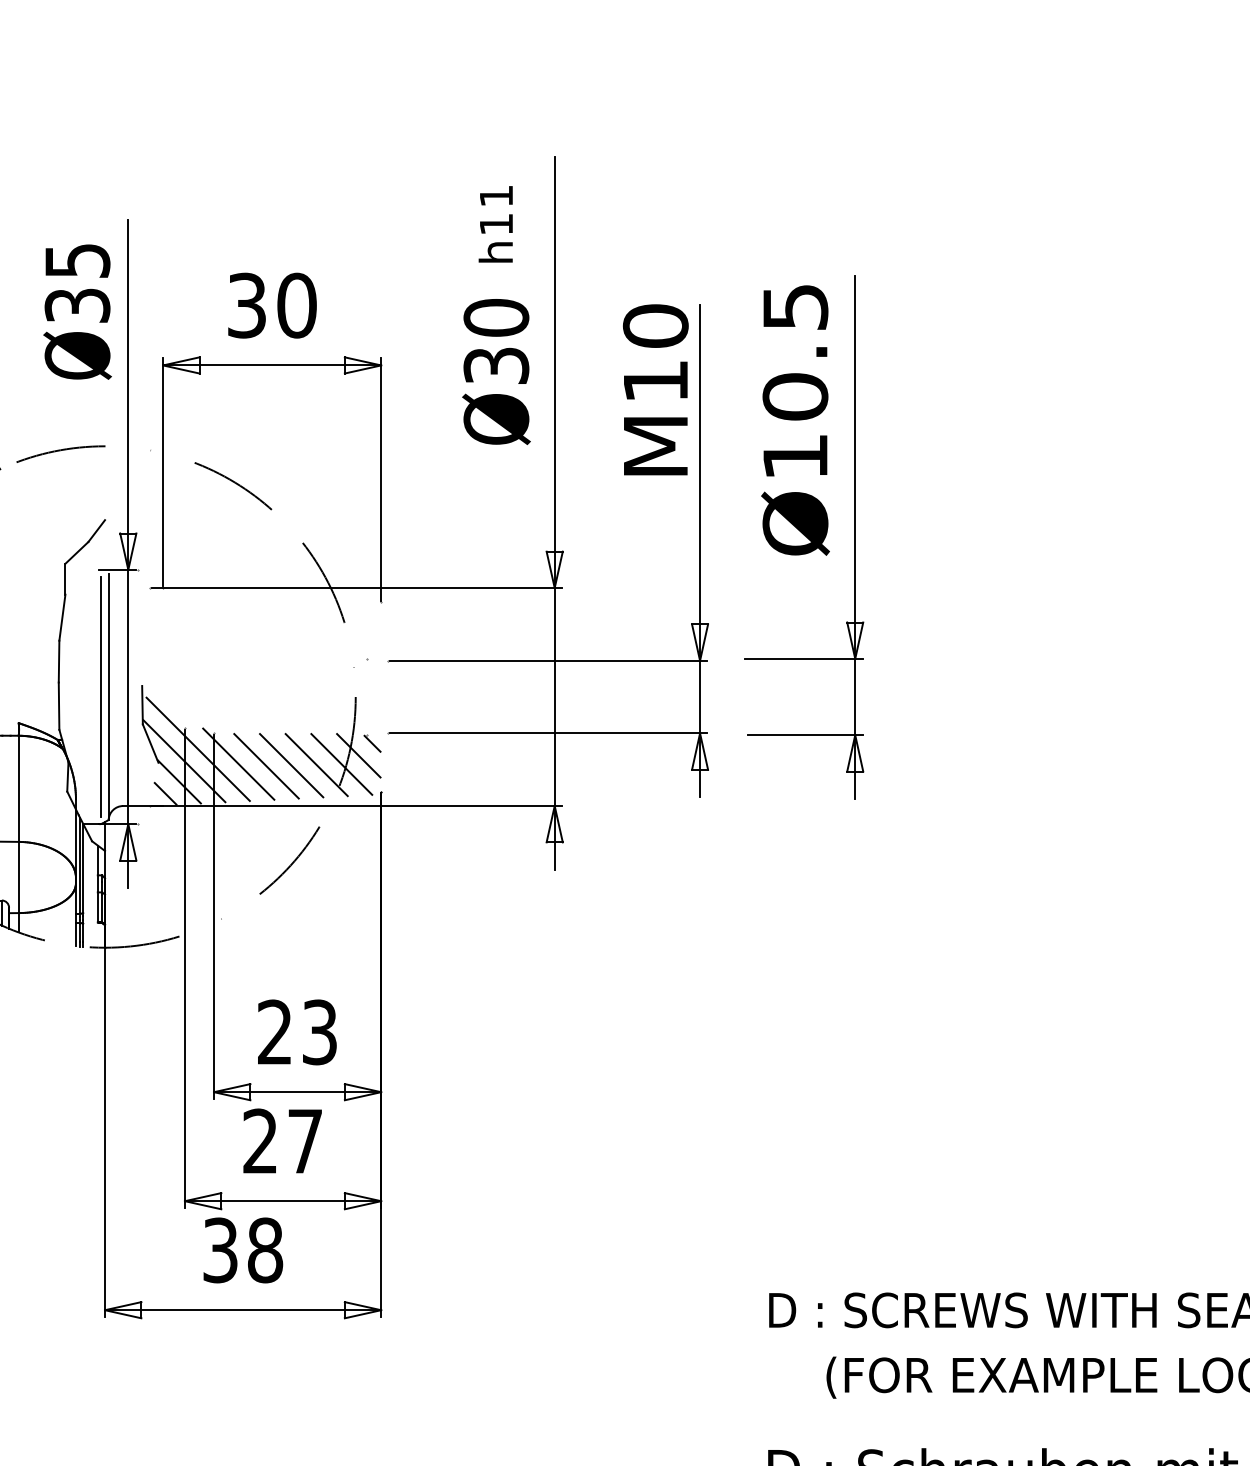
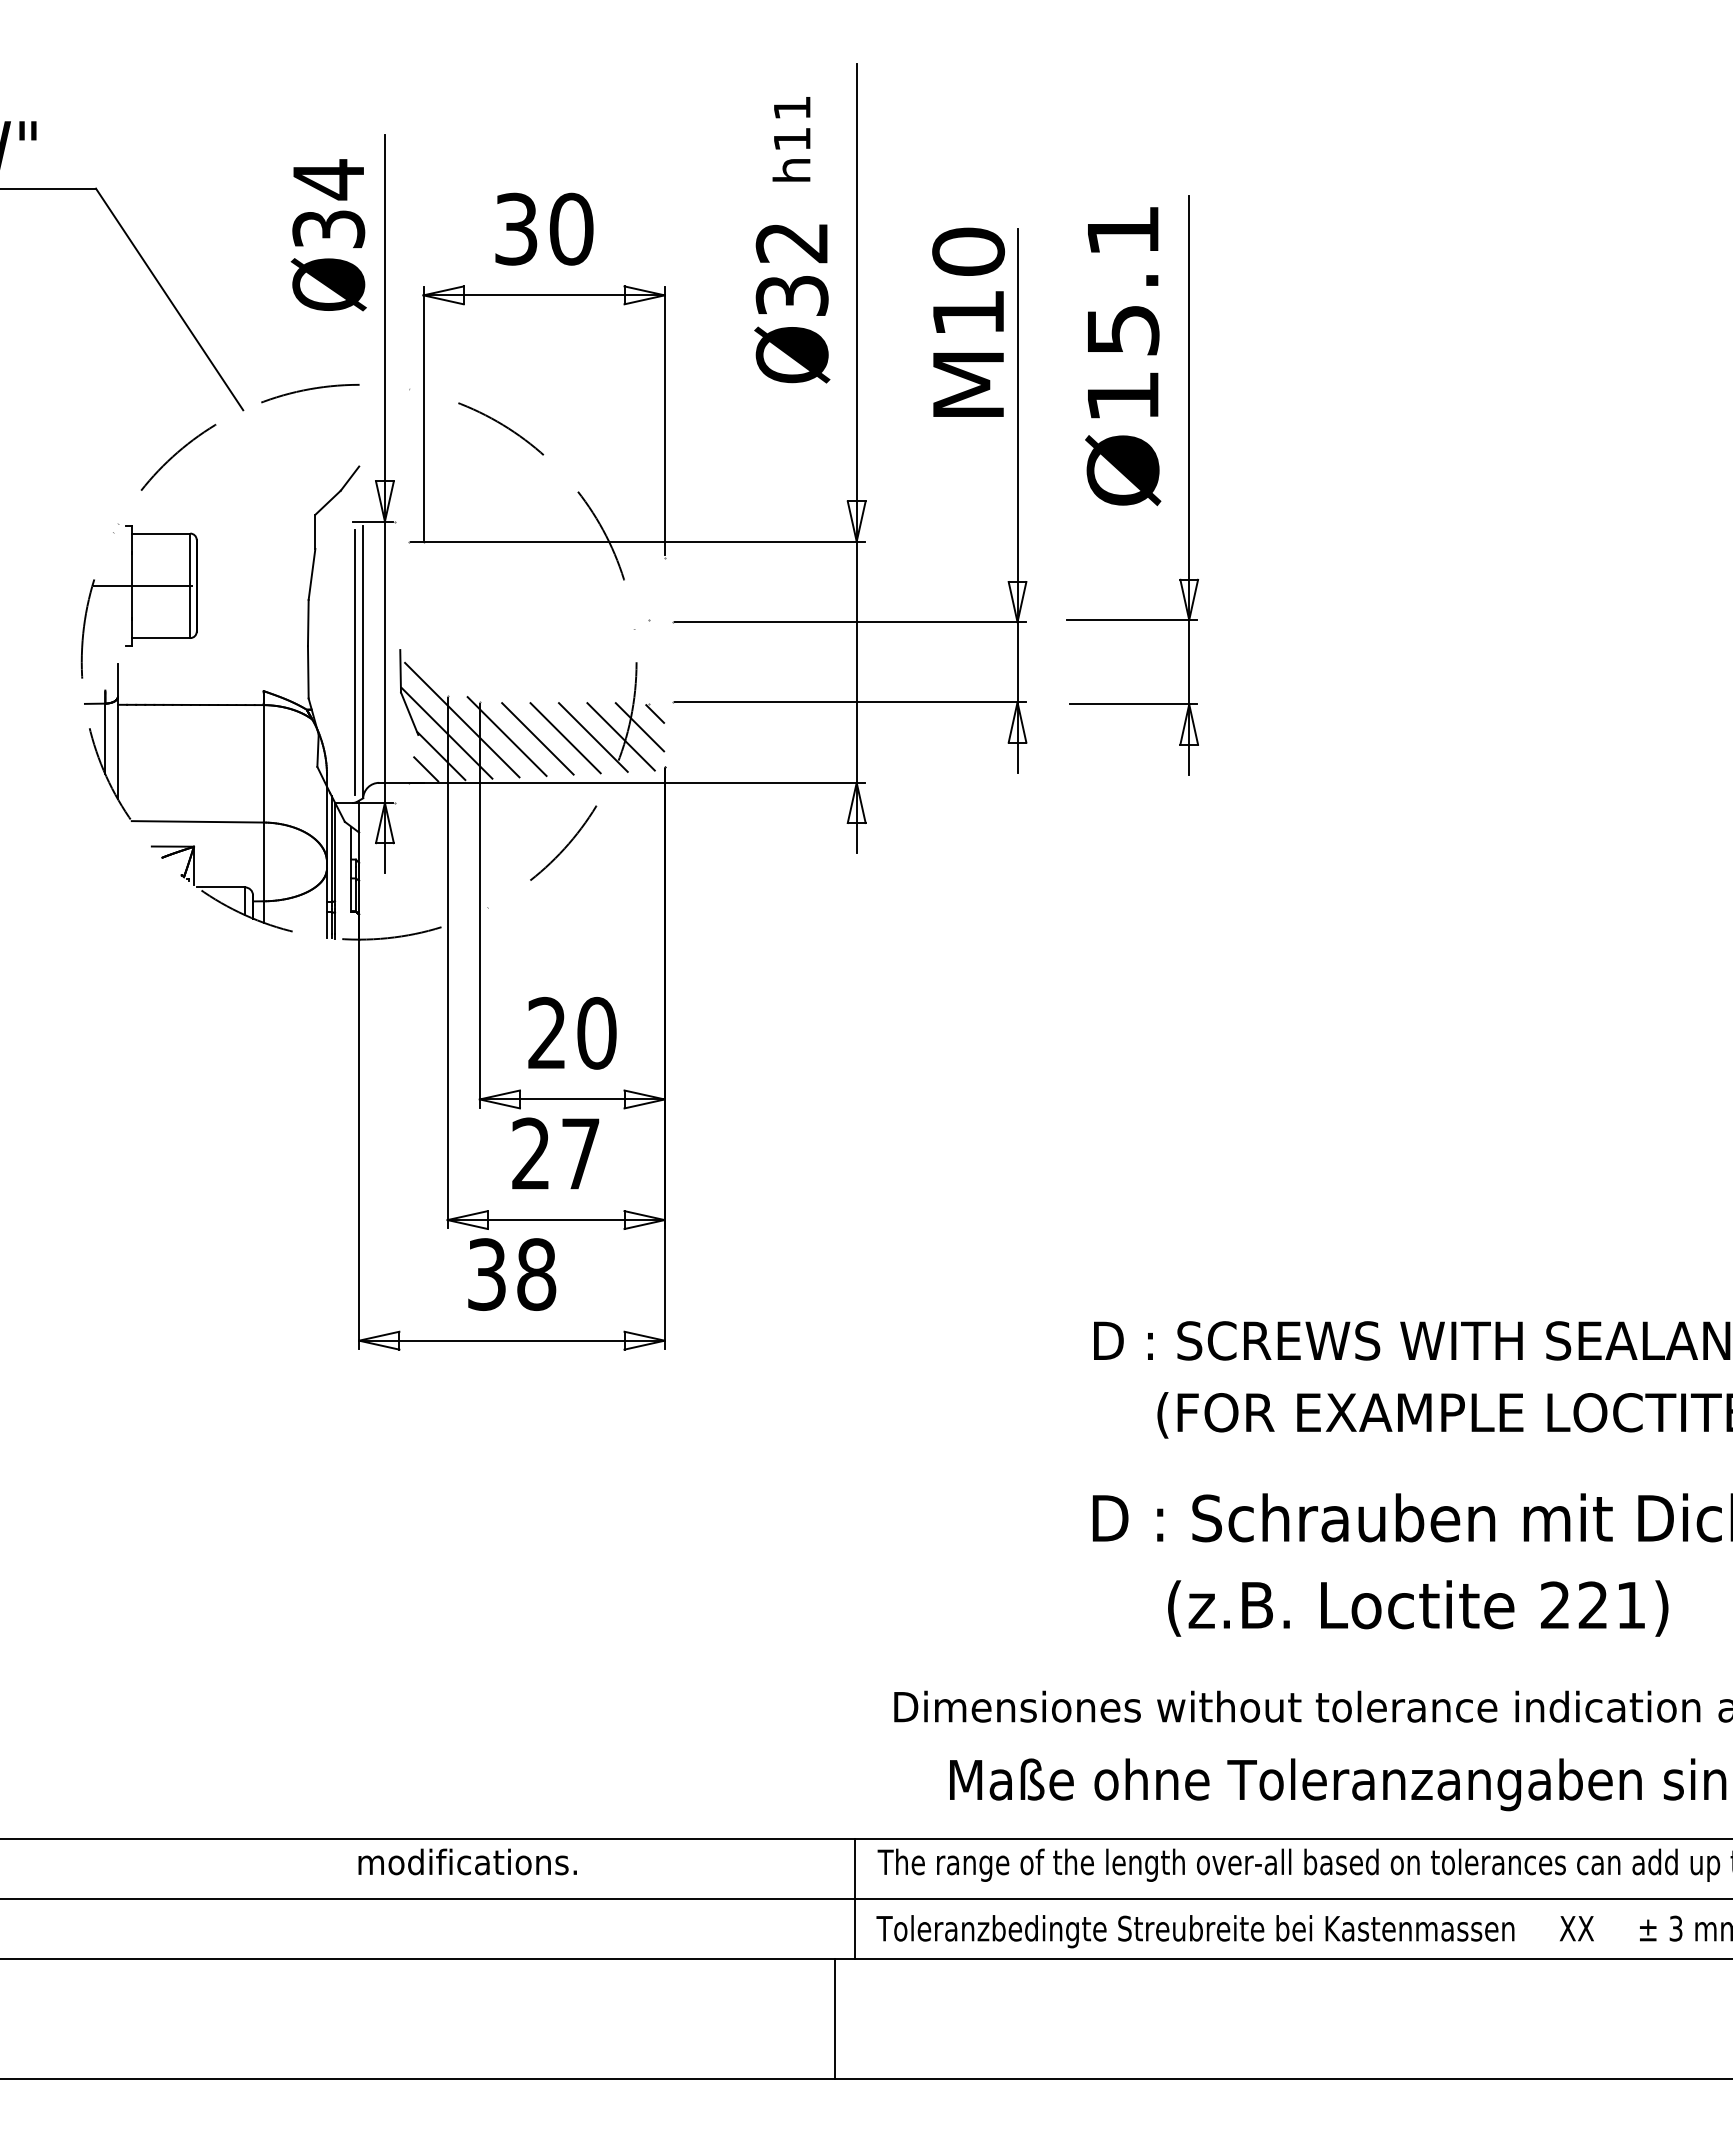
text: (78, 260) -> (329, 179), Ø35 -> Ø34
text: (495, 317) -> (791, 242), Ø30 -> Ø32
text: (794, 352) -> (1122, 281), Ø10.5 -> Ø15.1
text: (319, 1032) -> (596, 1033), 23 -> 20

